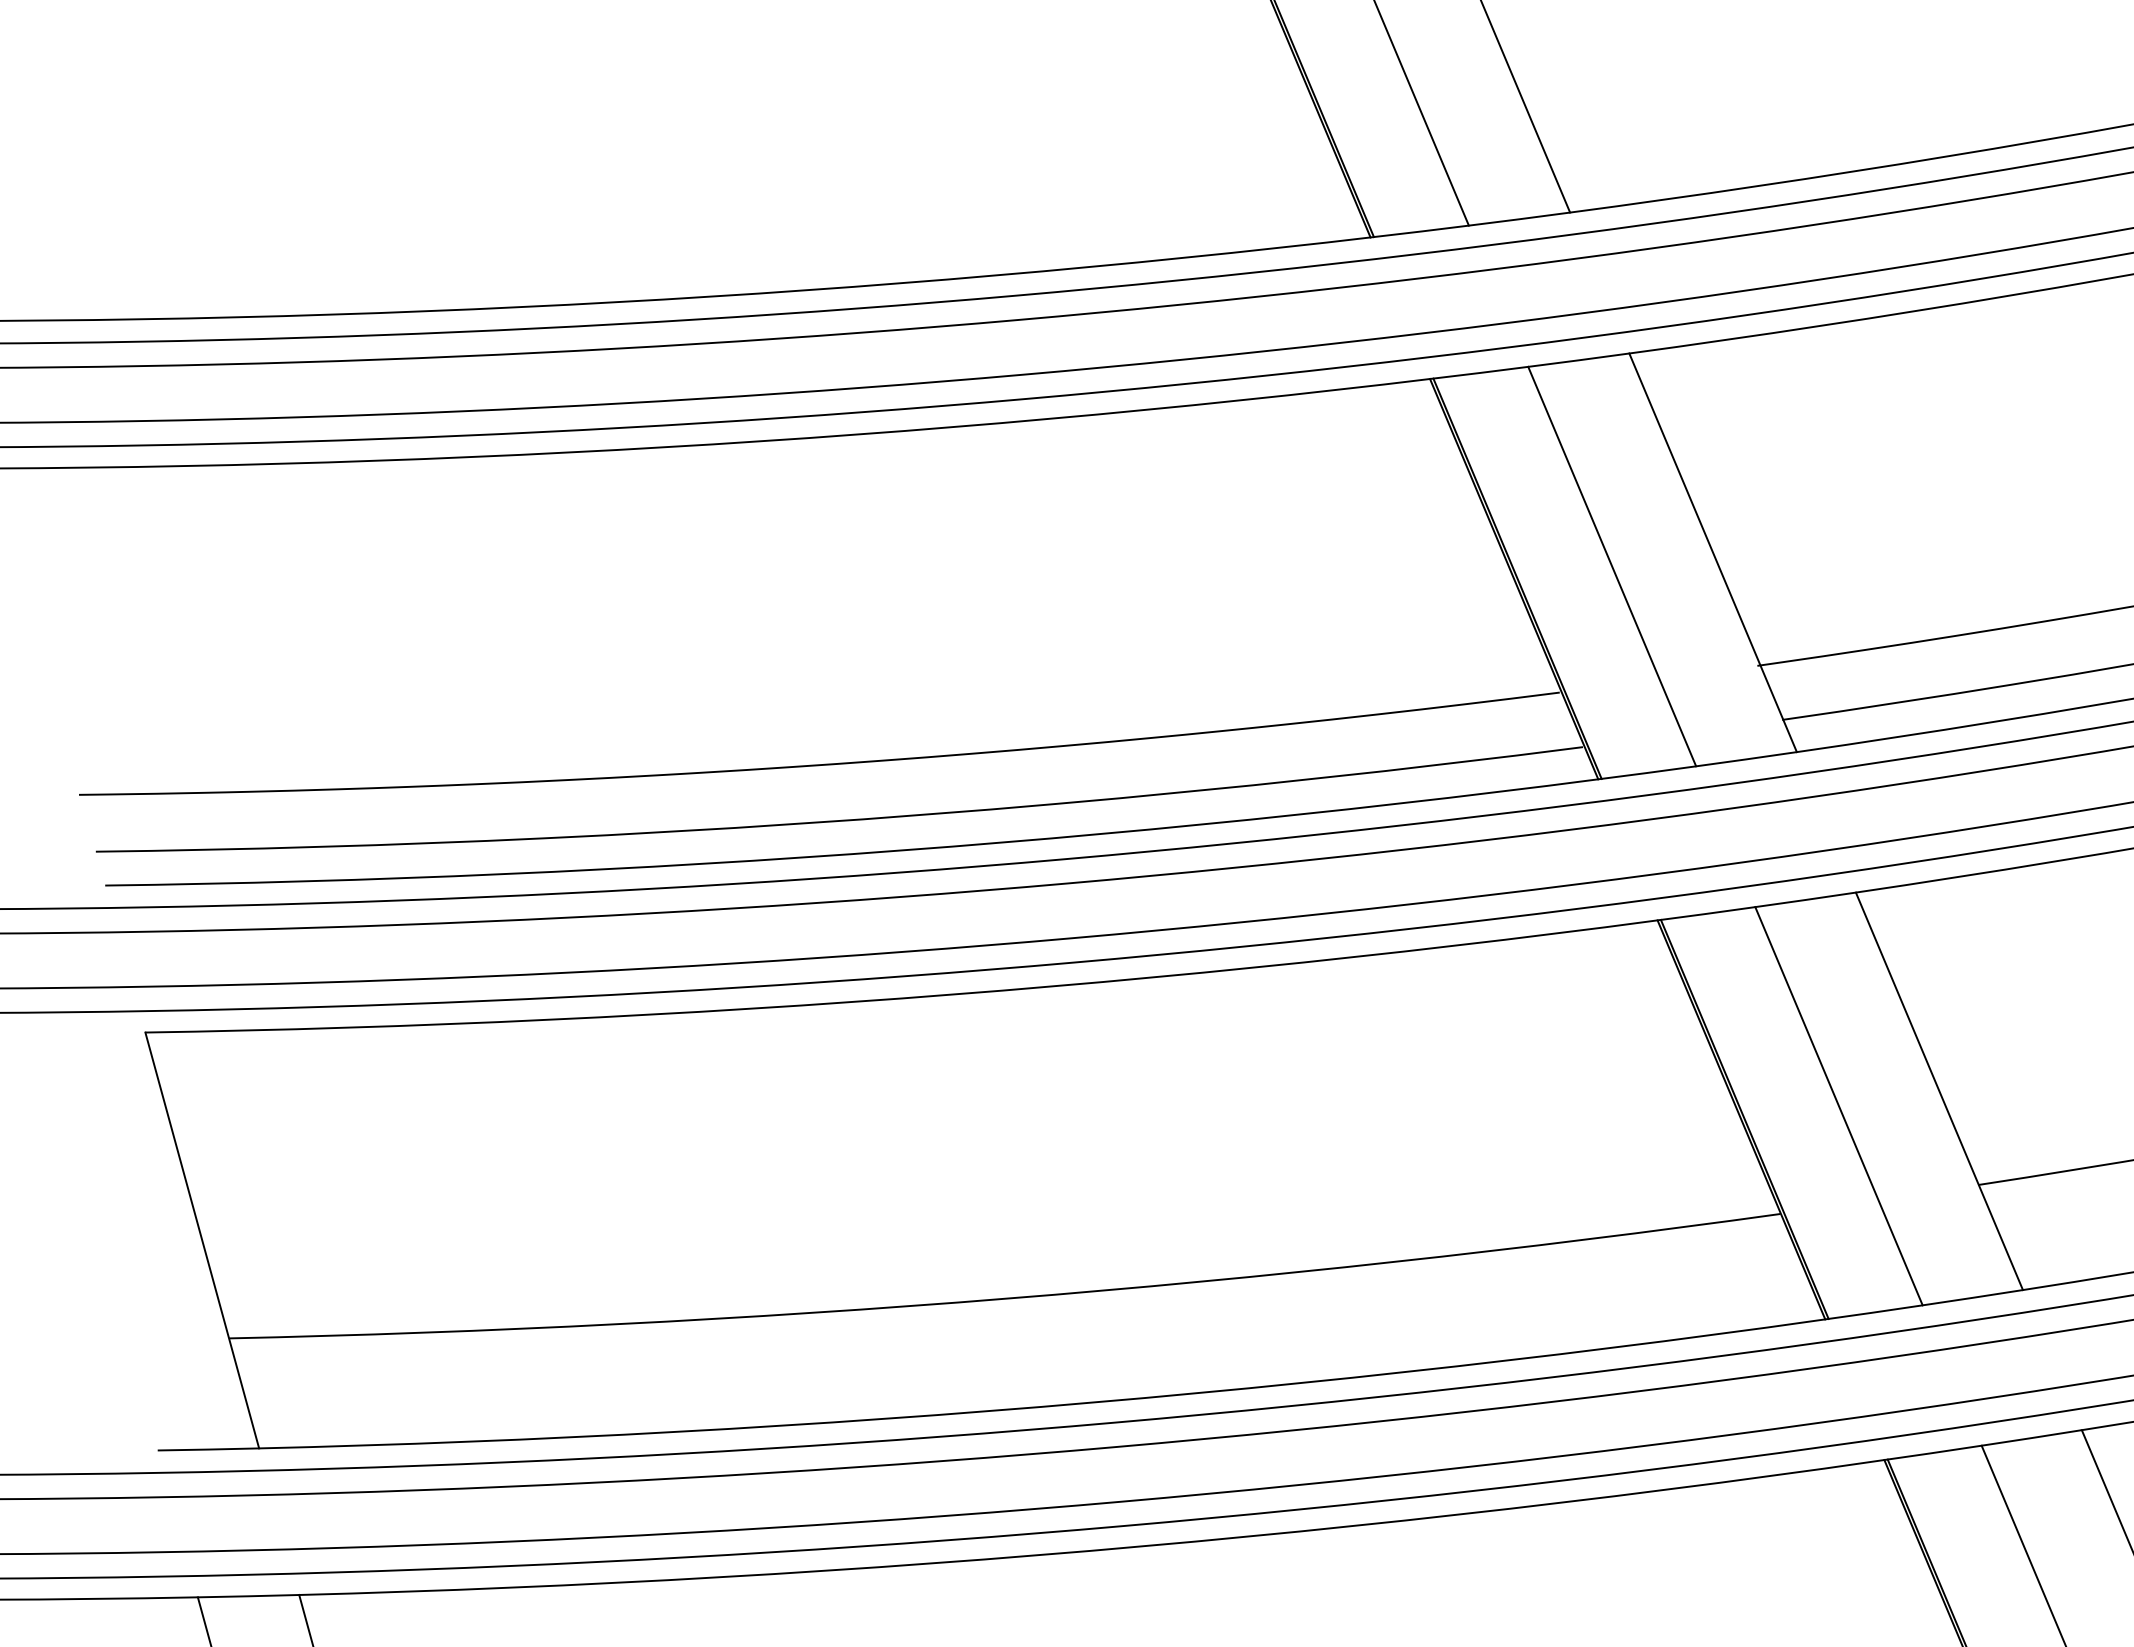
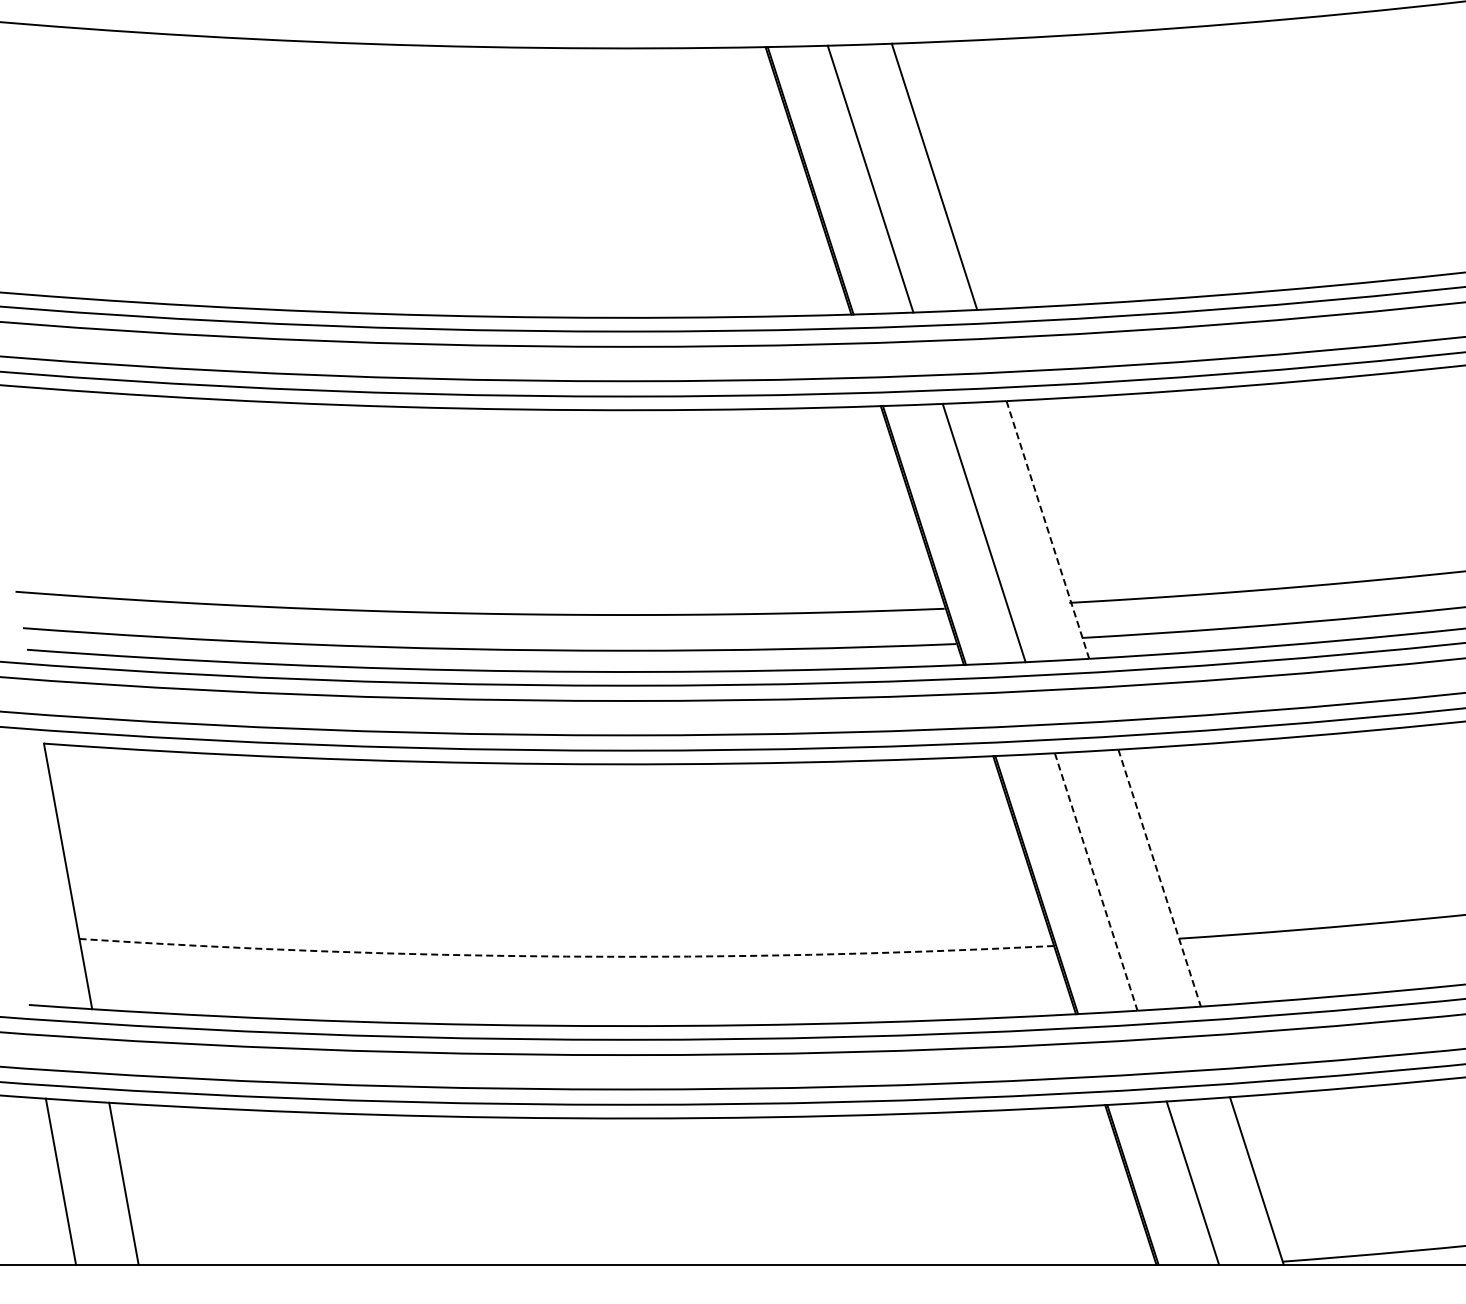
line: (1714, 553) -> (1048, 530), solid -> dashed
line: (1939, 1091) -> (1159, 878), solid -> dashed
line: (1839, 1106) -> (1096, 882), solid -> dashed
arc: (1006, 1298) -> (566, 956), solid -> dashed

